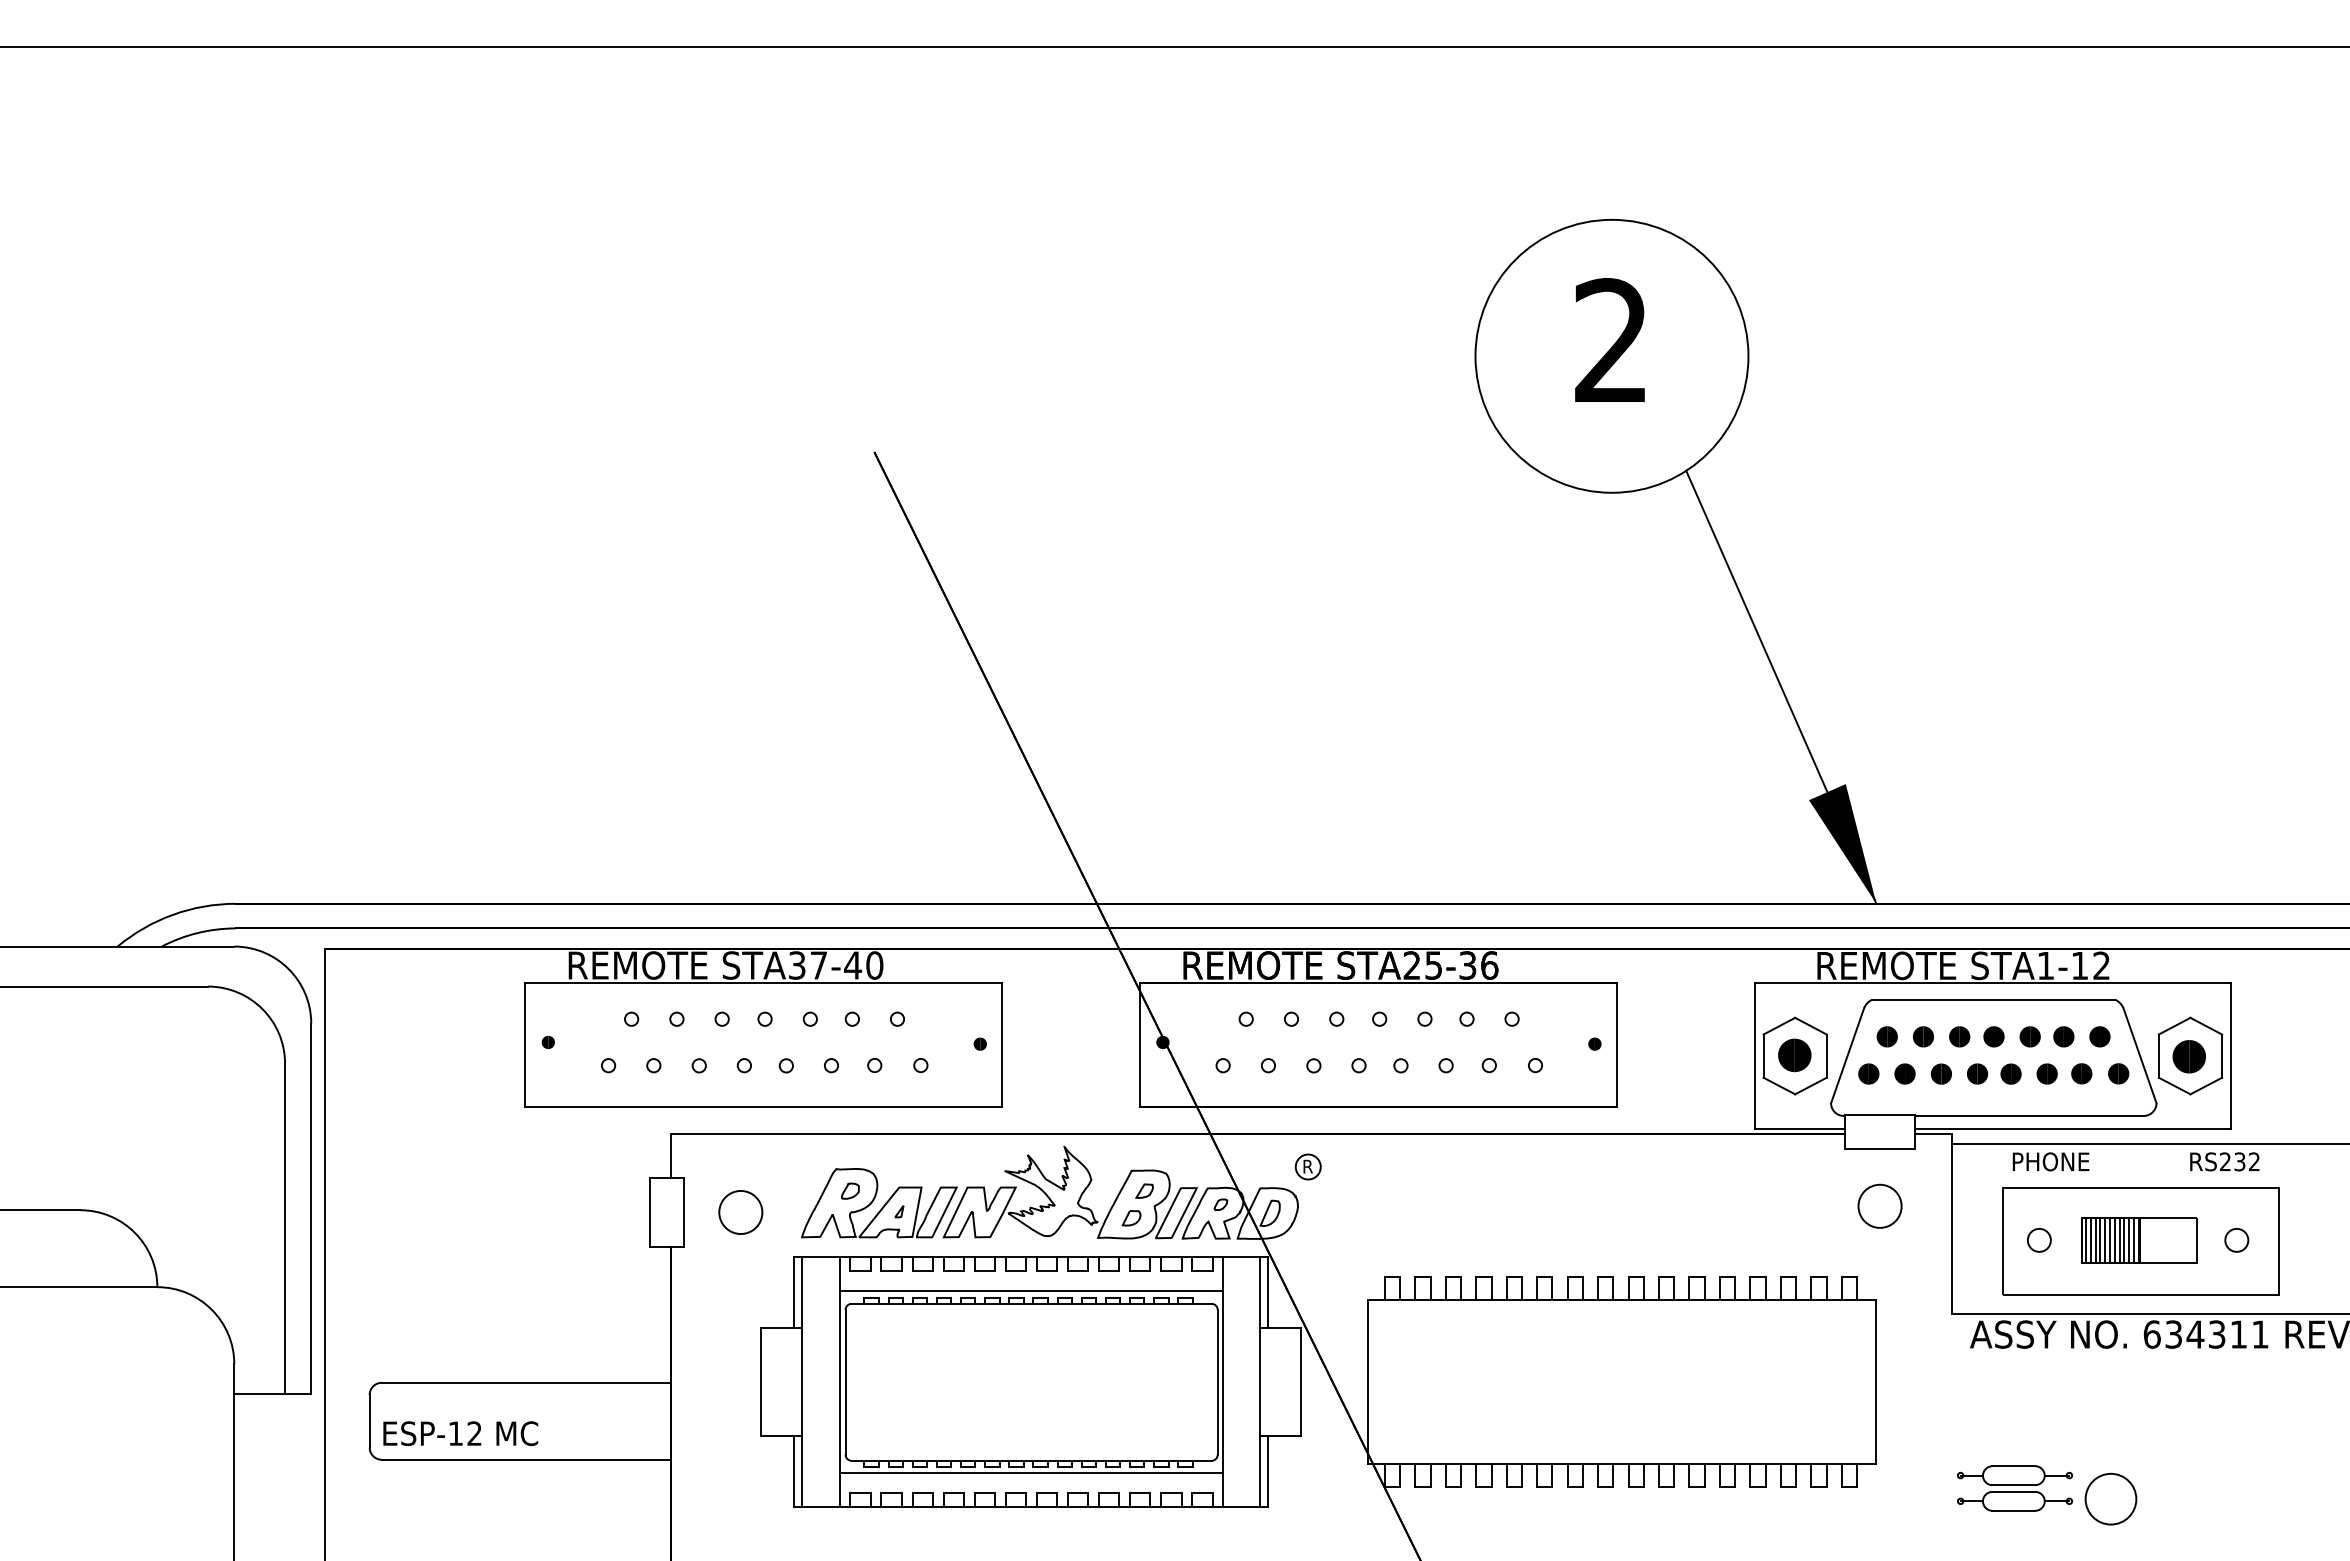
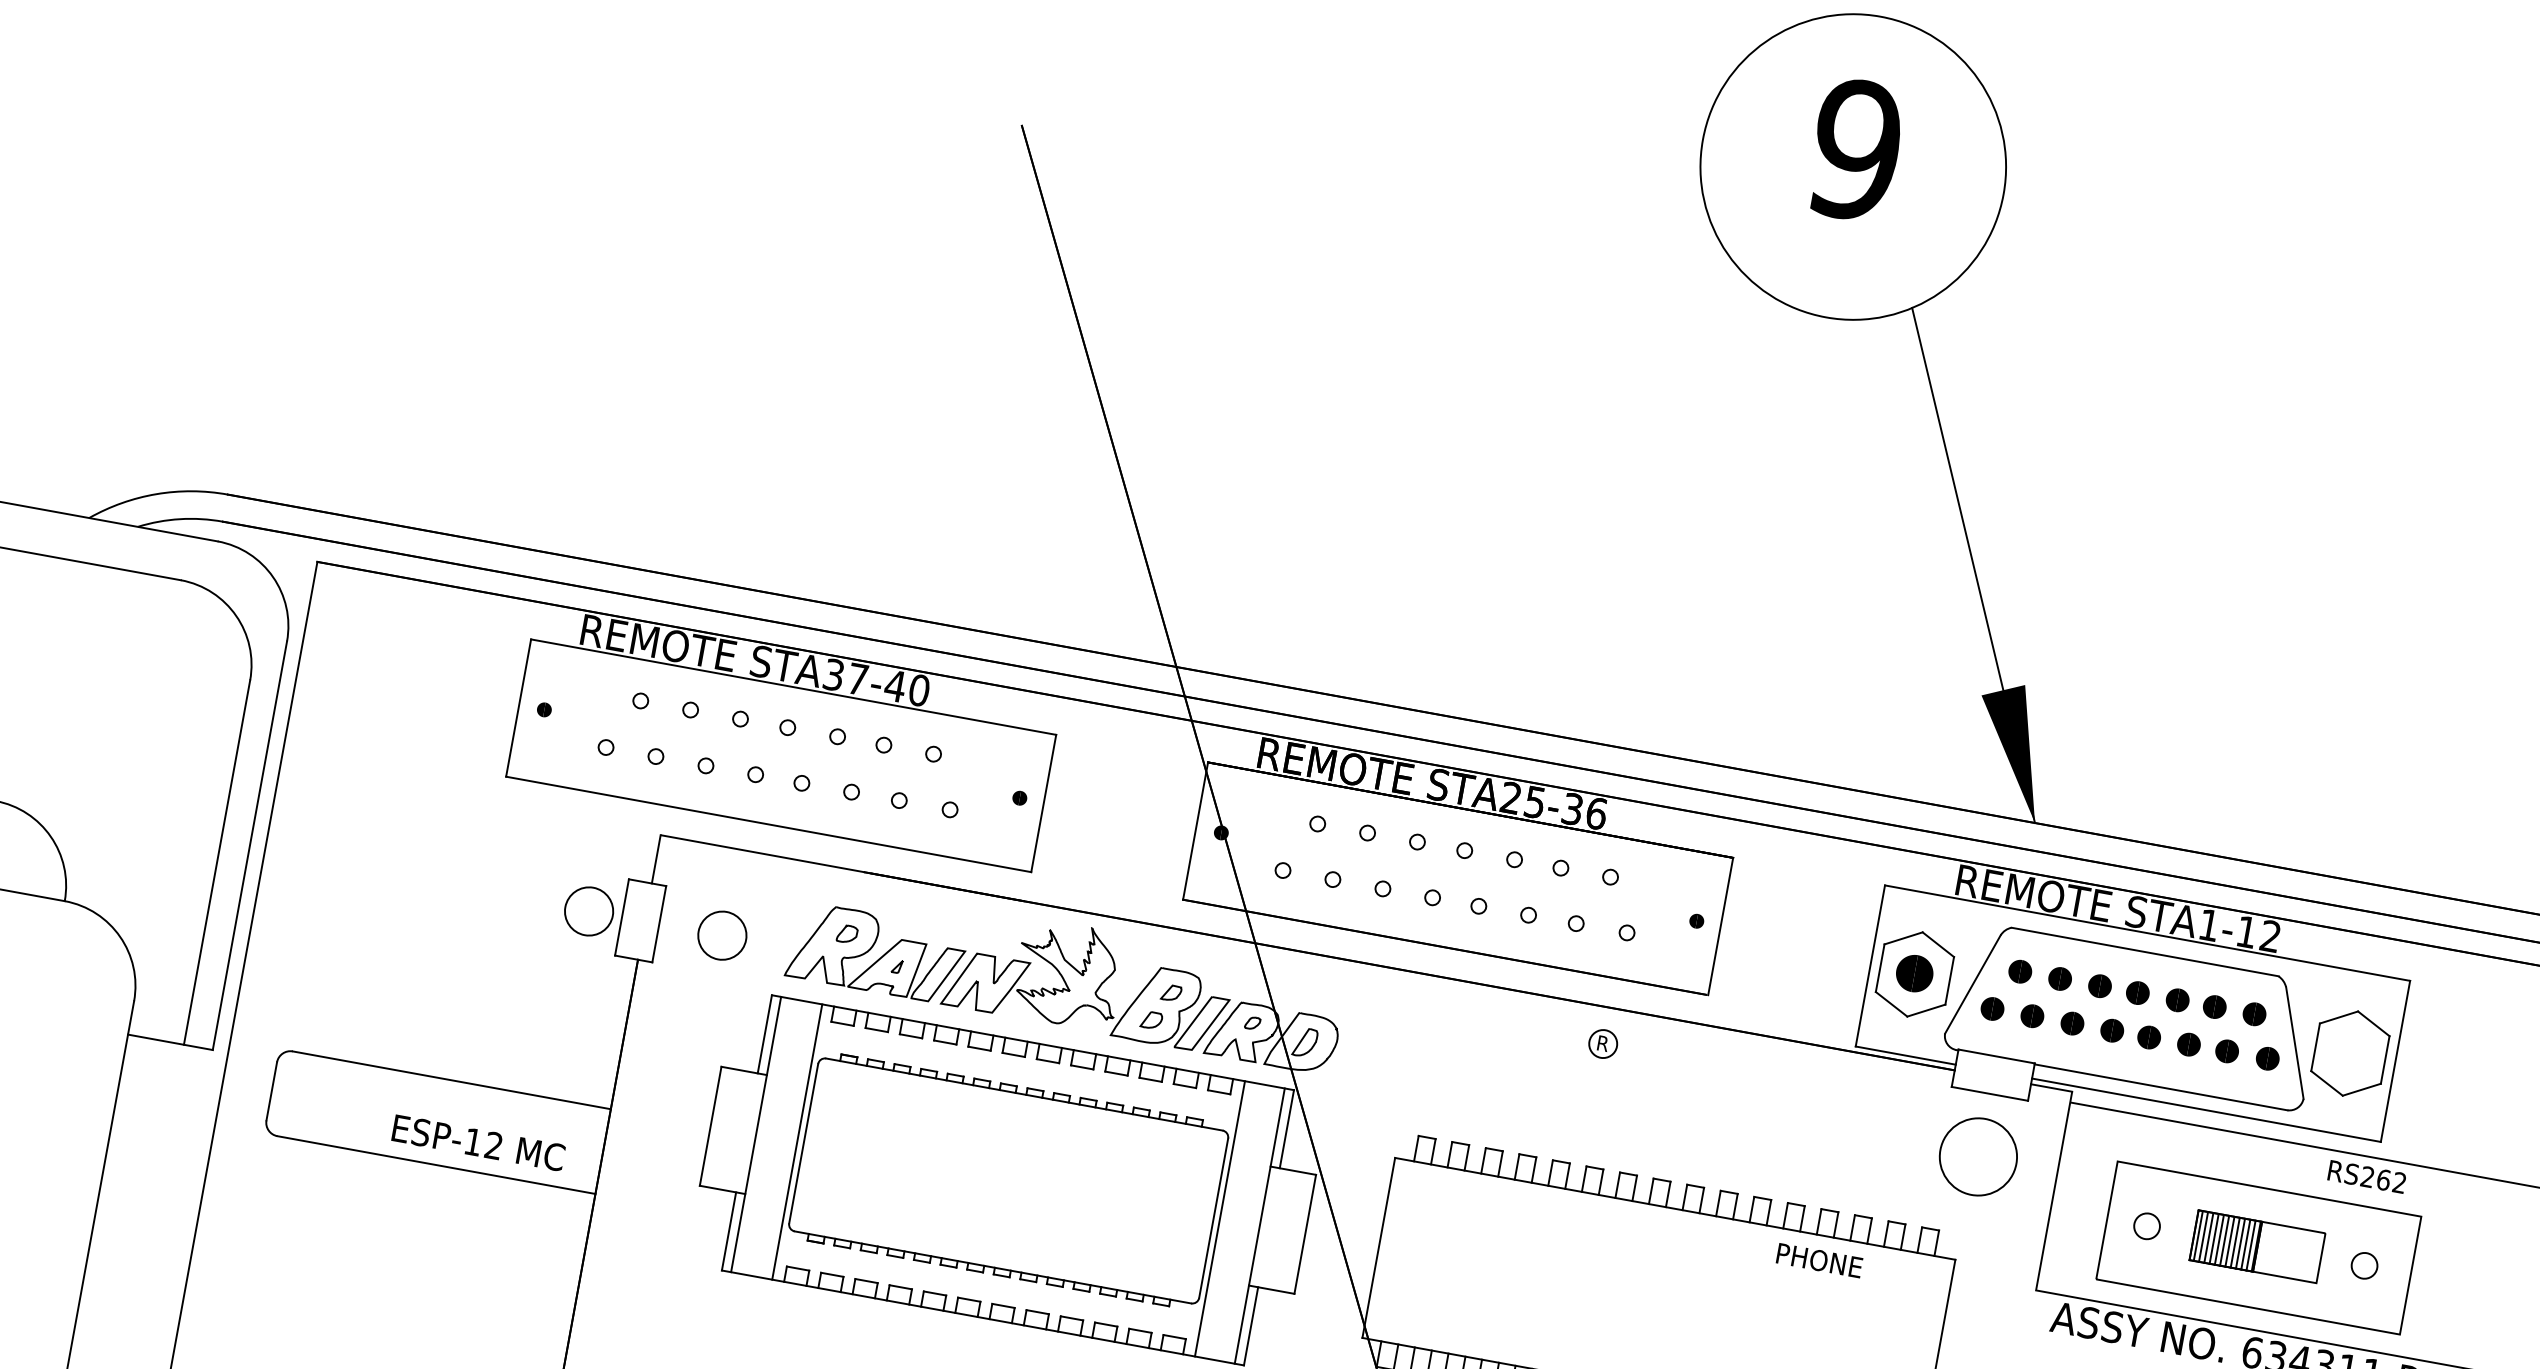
text: (1611, 341) -> (1855, 150), 2 -> 9
part: (2188, 1056) -> (2348, 1053), removed
text: (2050, 1161) -> (1819, 1260), moved
text: (2239, 1161) -> (2383, 1179), RS232 -> RS262
part: (1307, 1166) -> (1602, 1043), moved
circle: (1879, 1205) -> (1977, 1155), size x1.6
circle: (619, 1212) -> (588, 911), added
line: (1031, 1291) -> (1026, 1080), removed
text: (460, 1433) -> (478, 1142), moved
line: (1031, 1472) -> (990, 1280), removed

